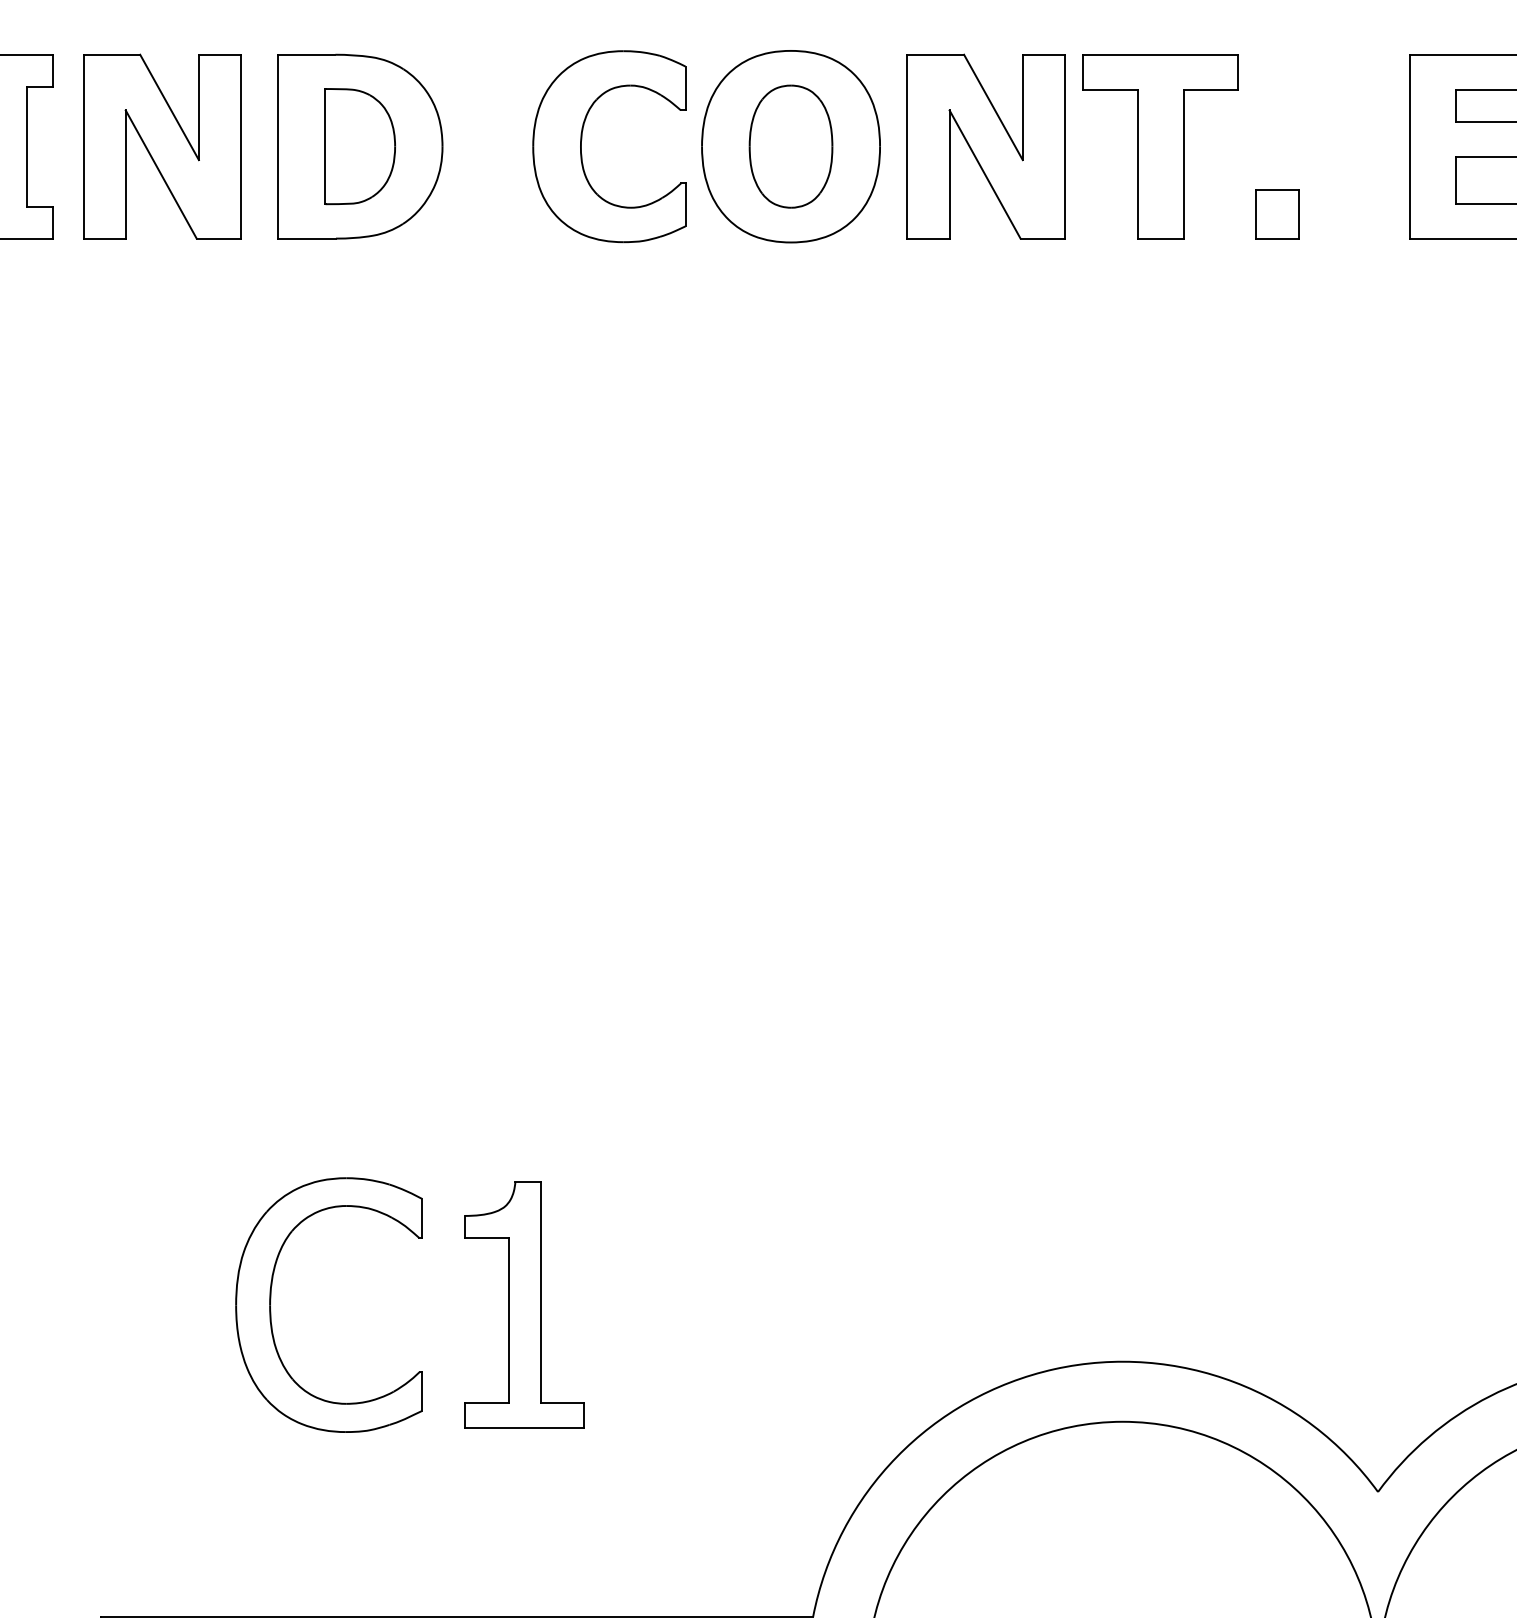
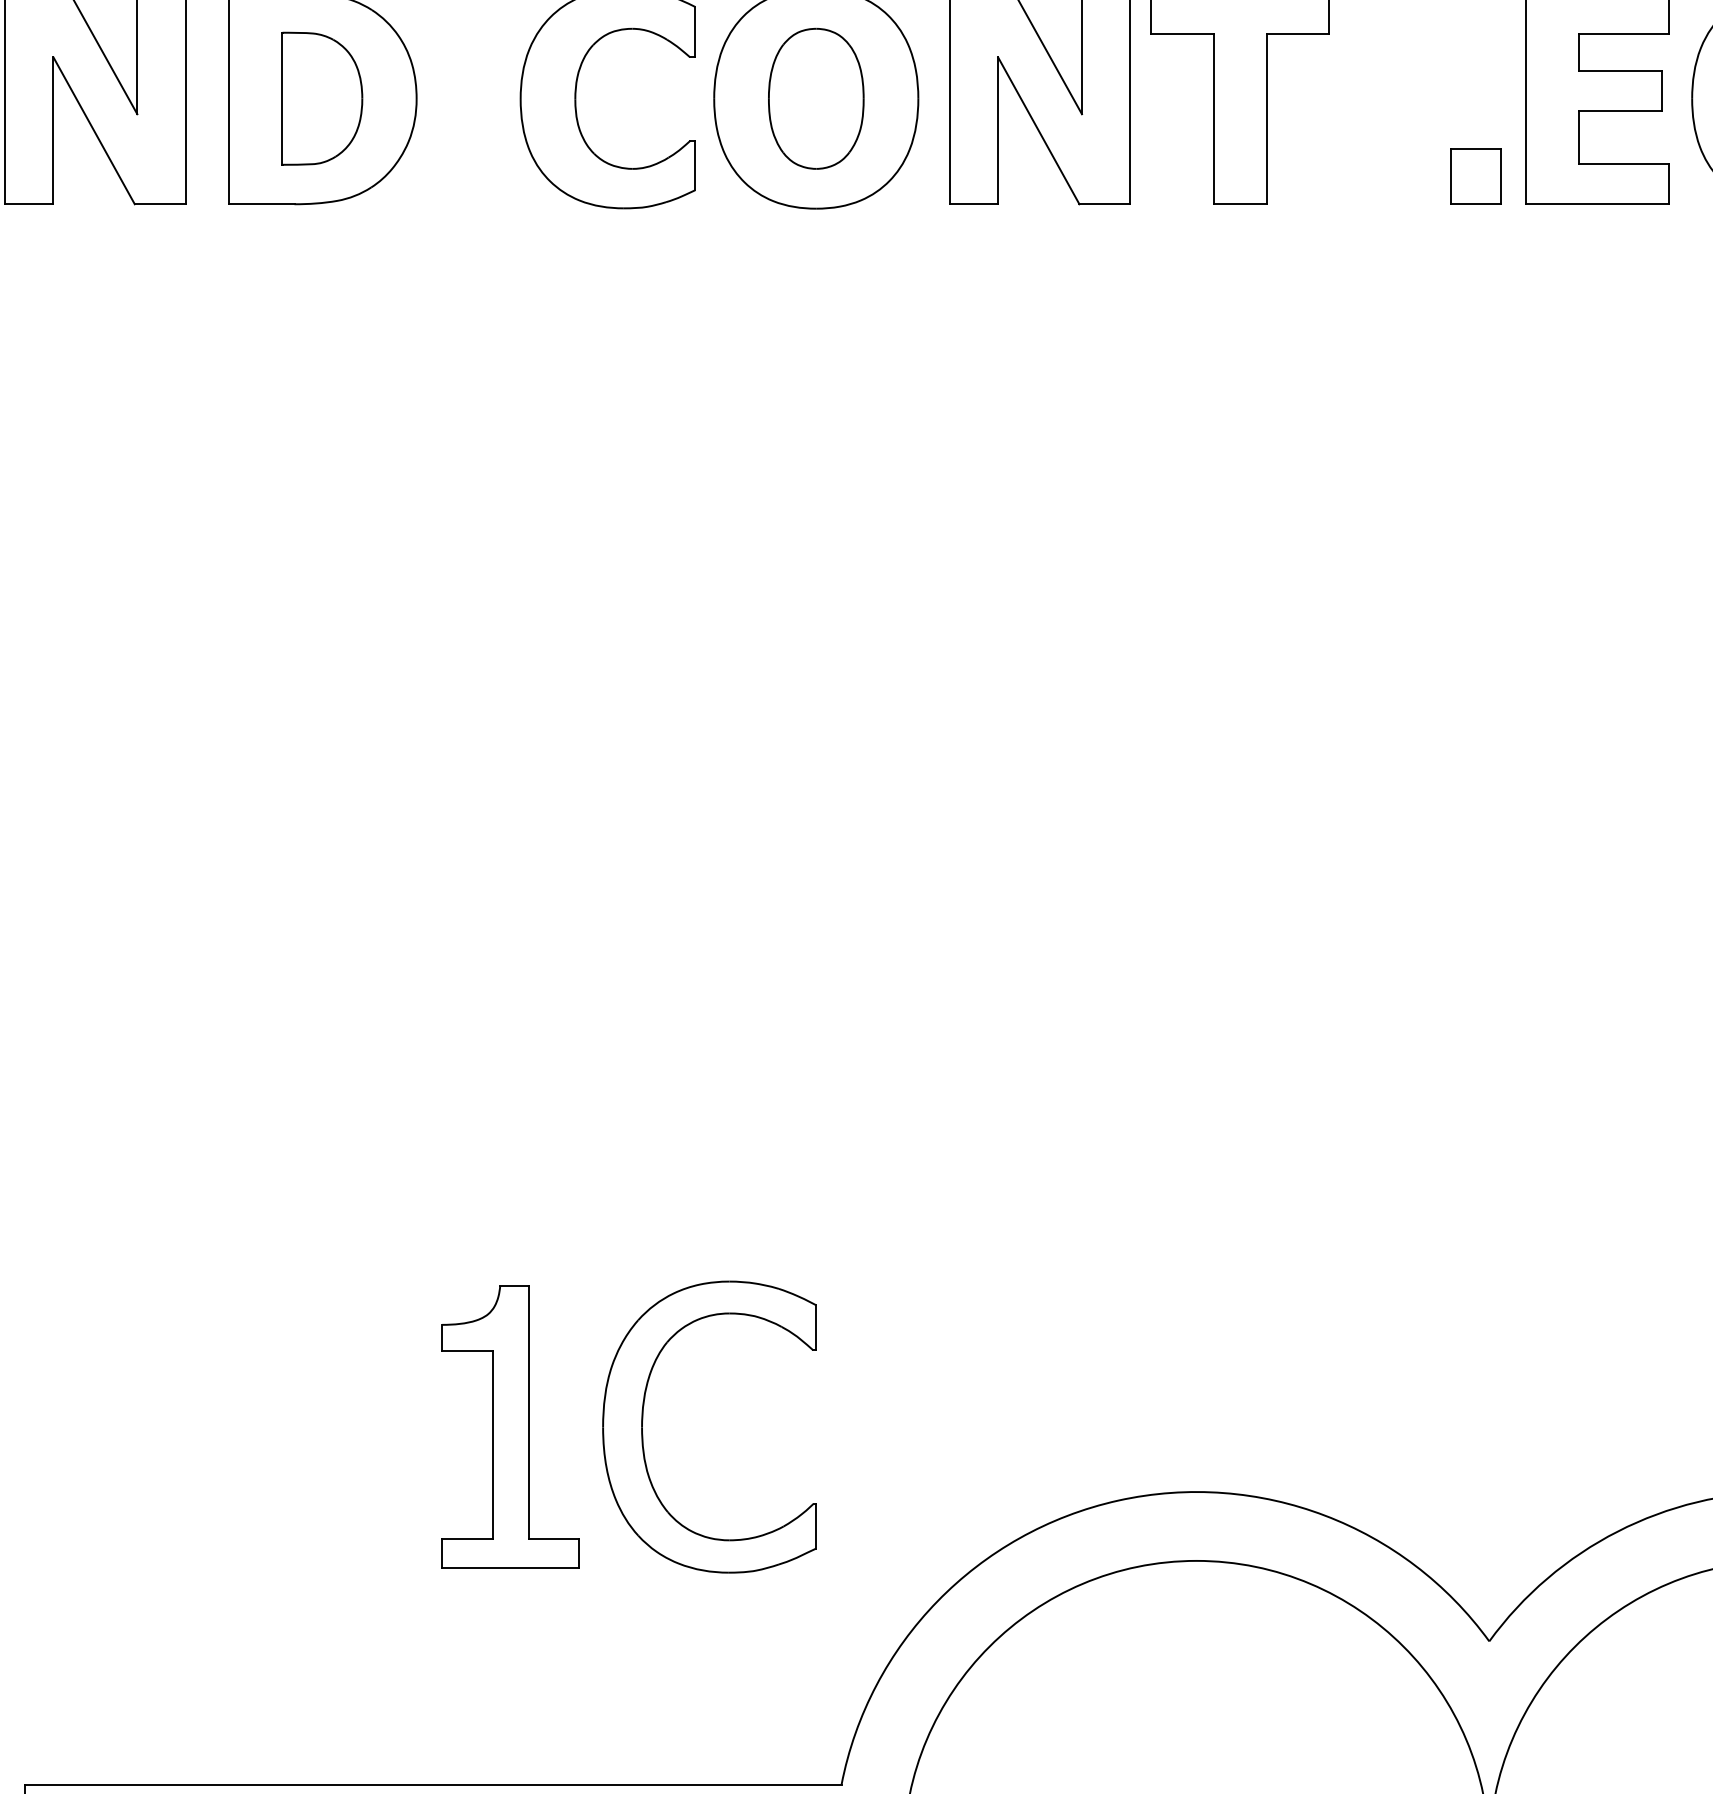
part: (1277, 214) -> (1476, 176), moved
part: (271, 1299) -> (643, 1420), moved

